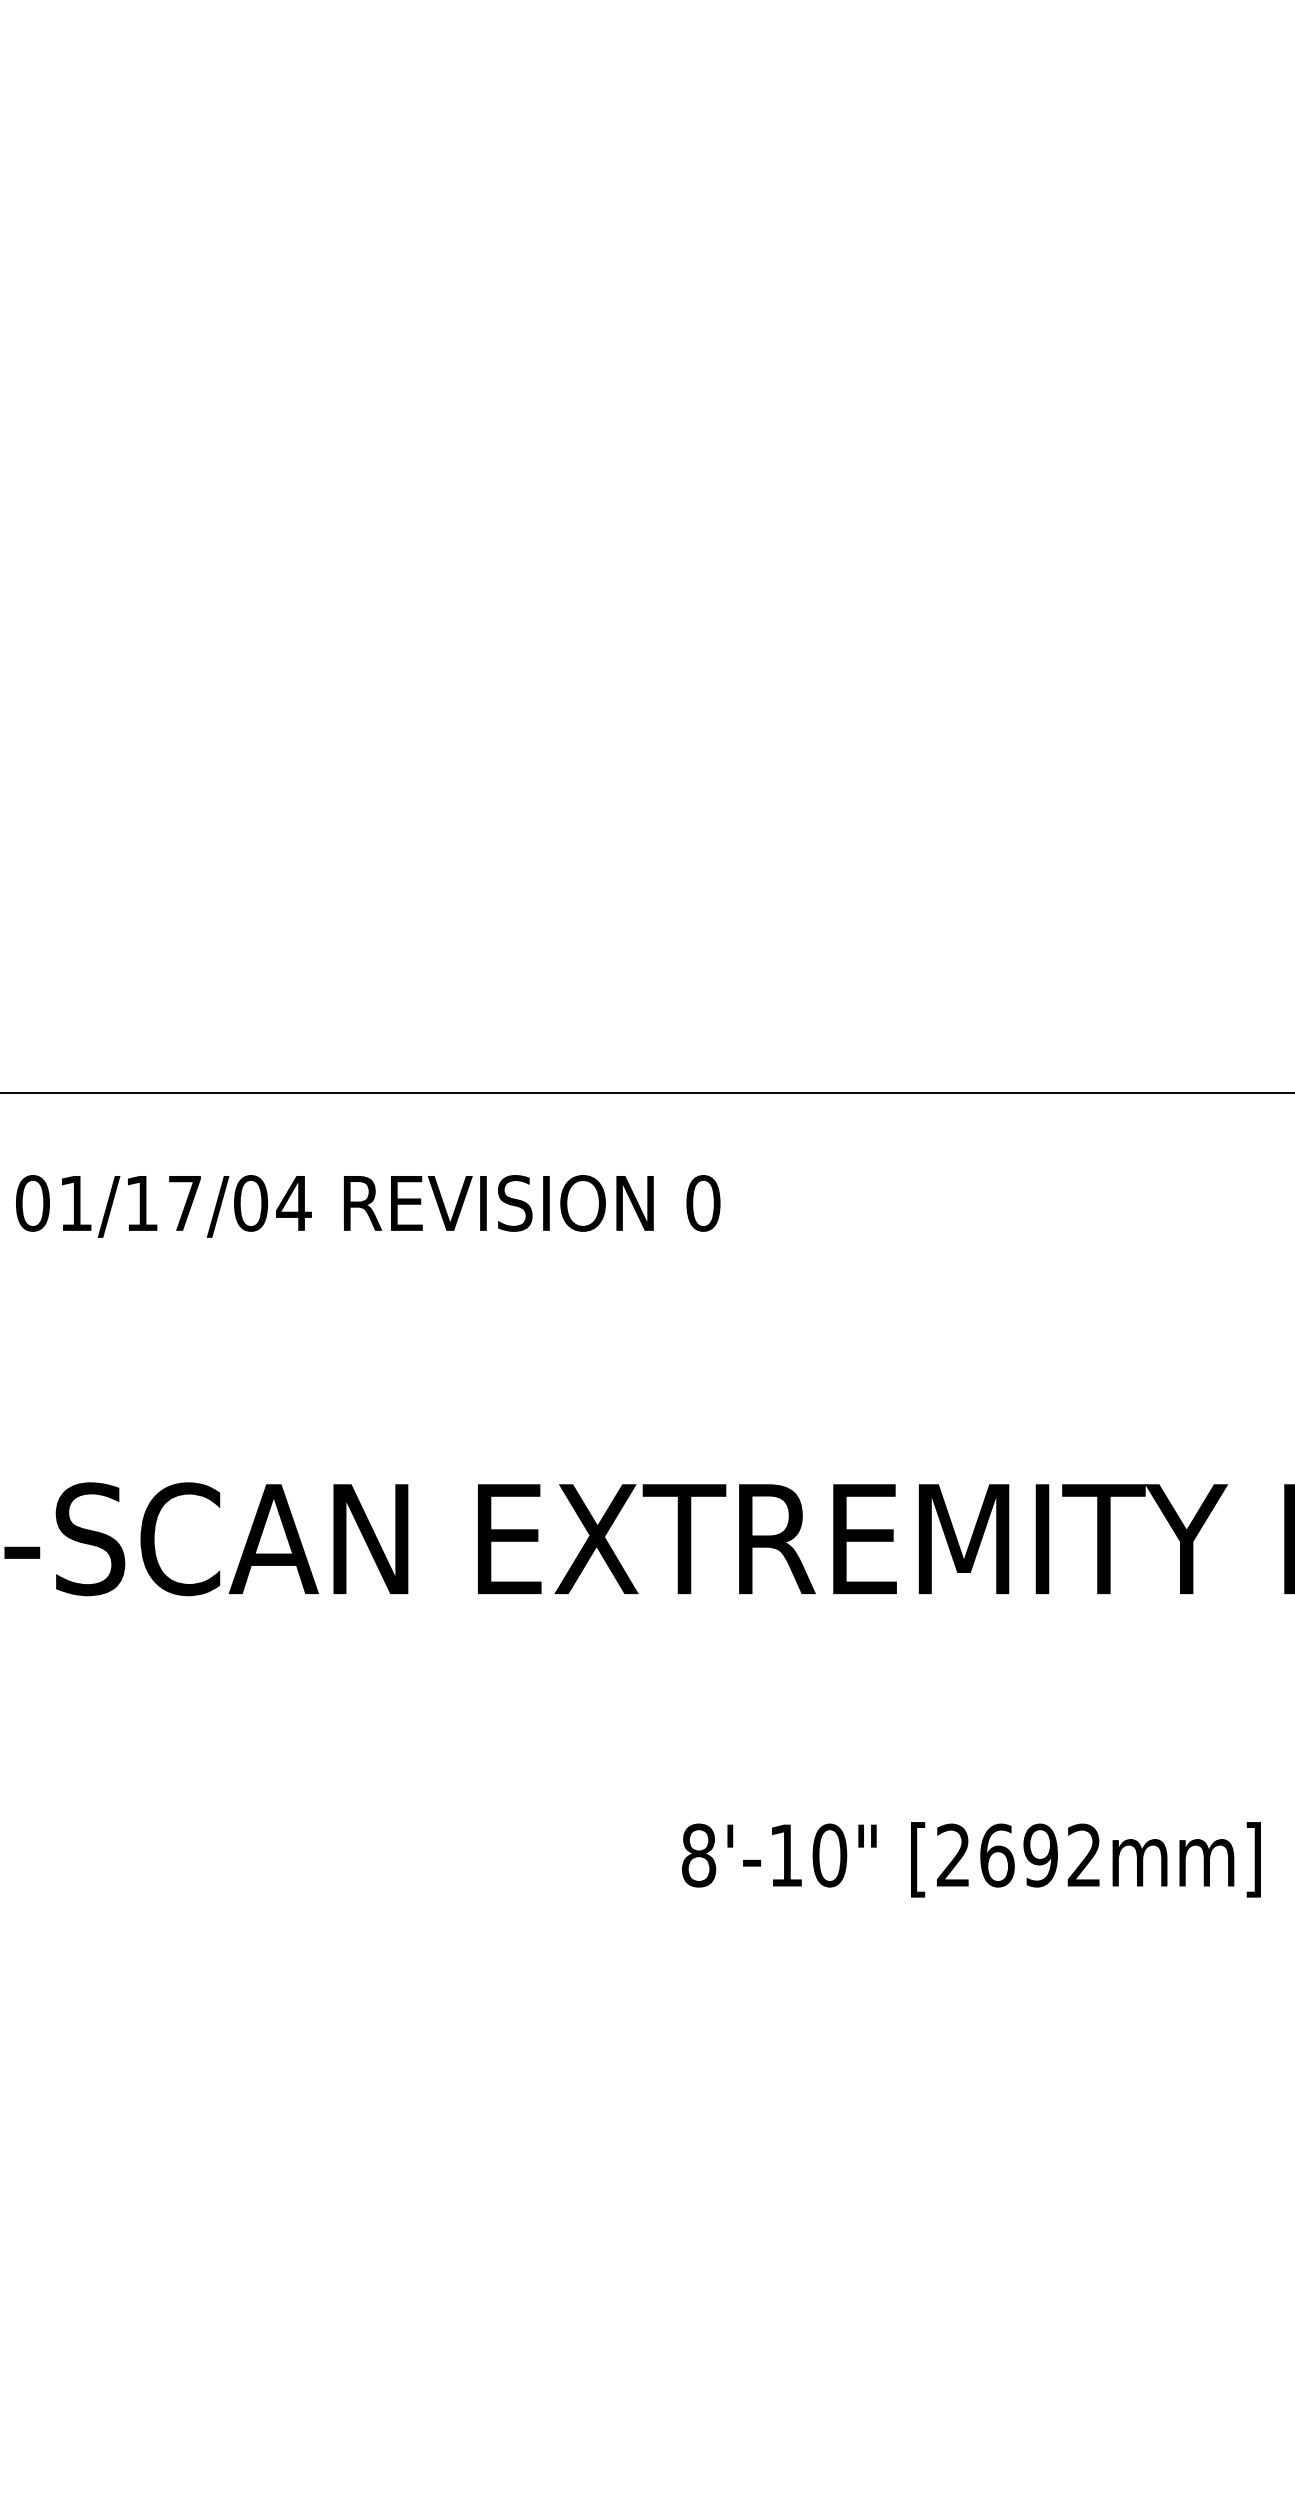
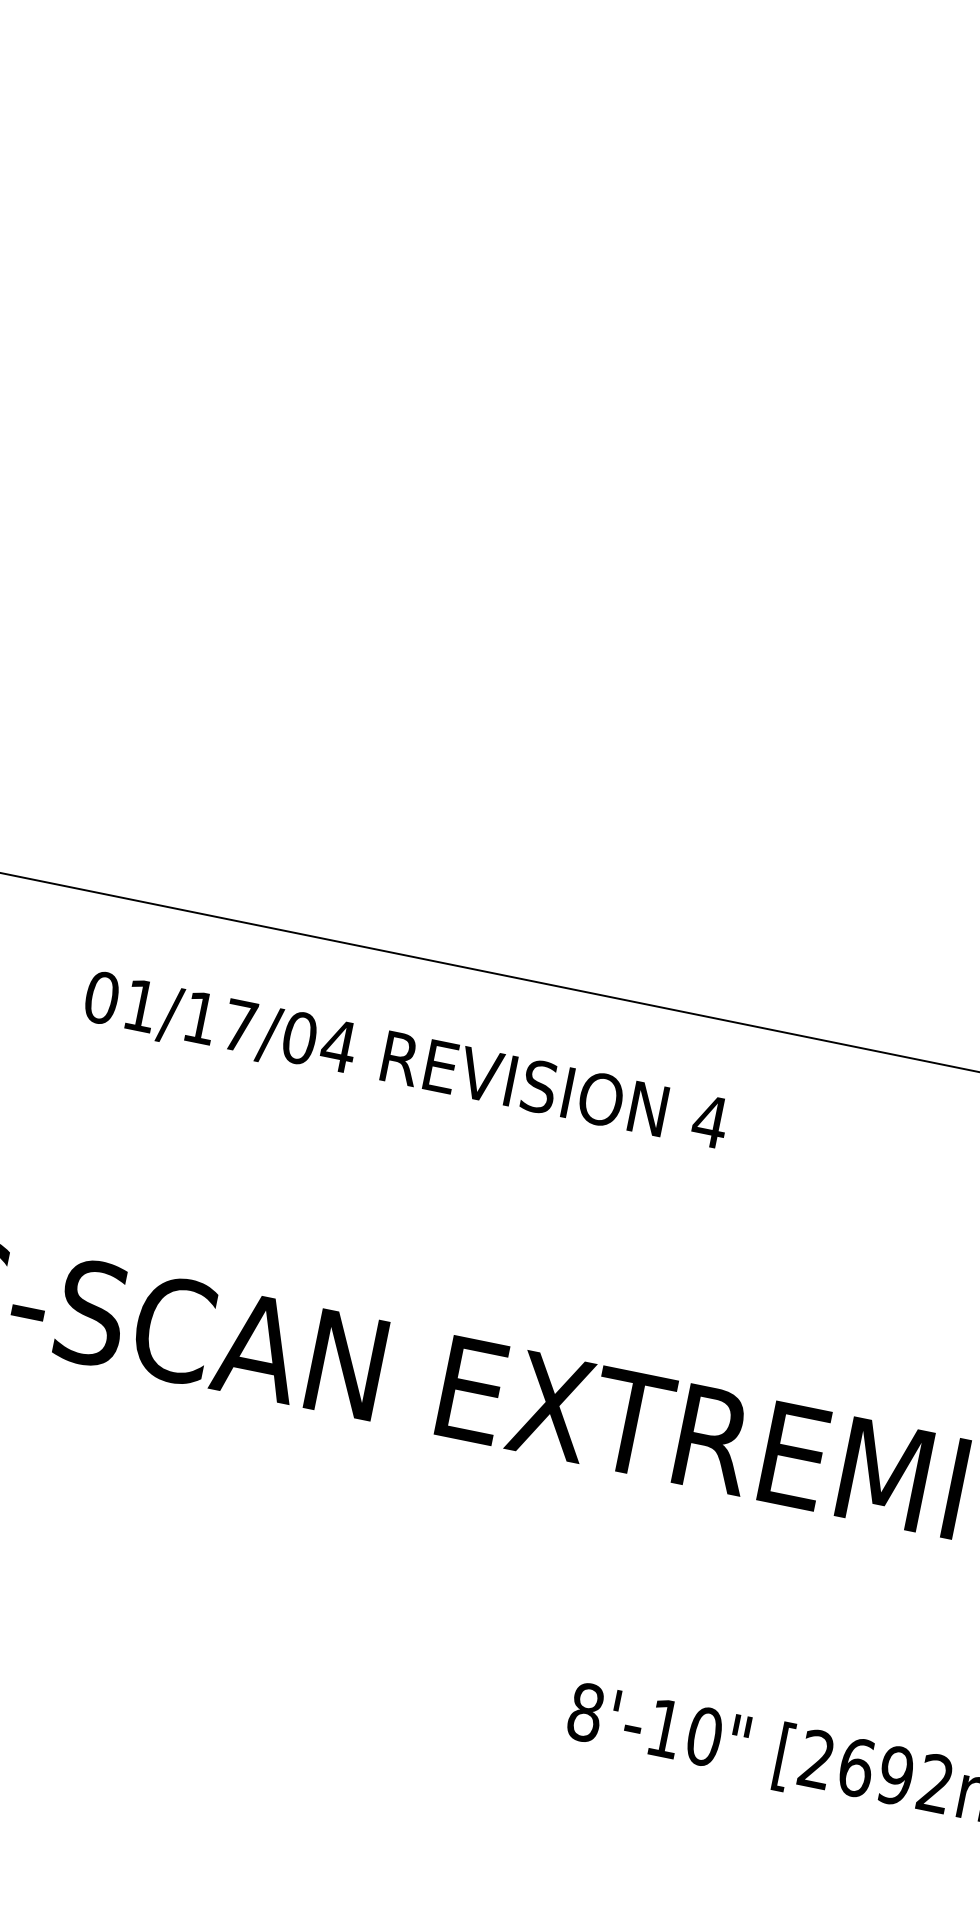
text: (703, 1203) -> (710, 1121), 0 -> 4

